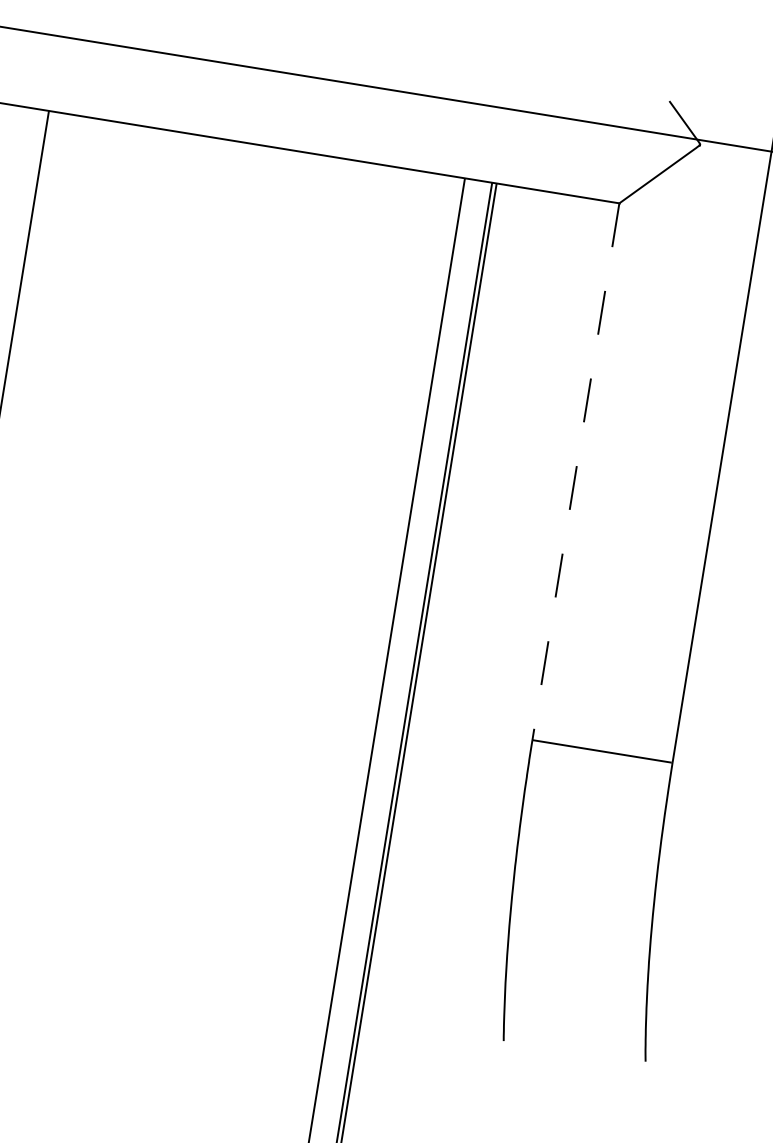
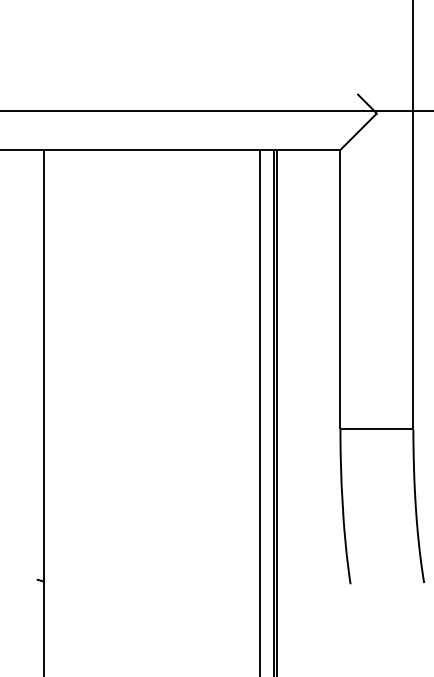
line: (576, 471) -> (340, 289), dashed -> solid

